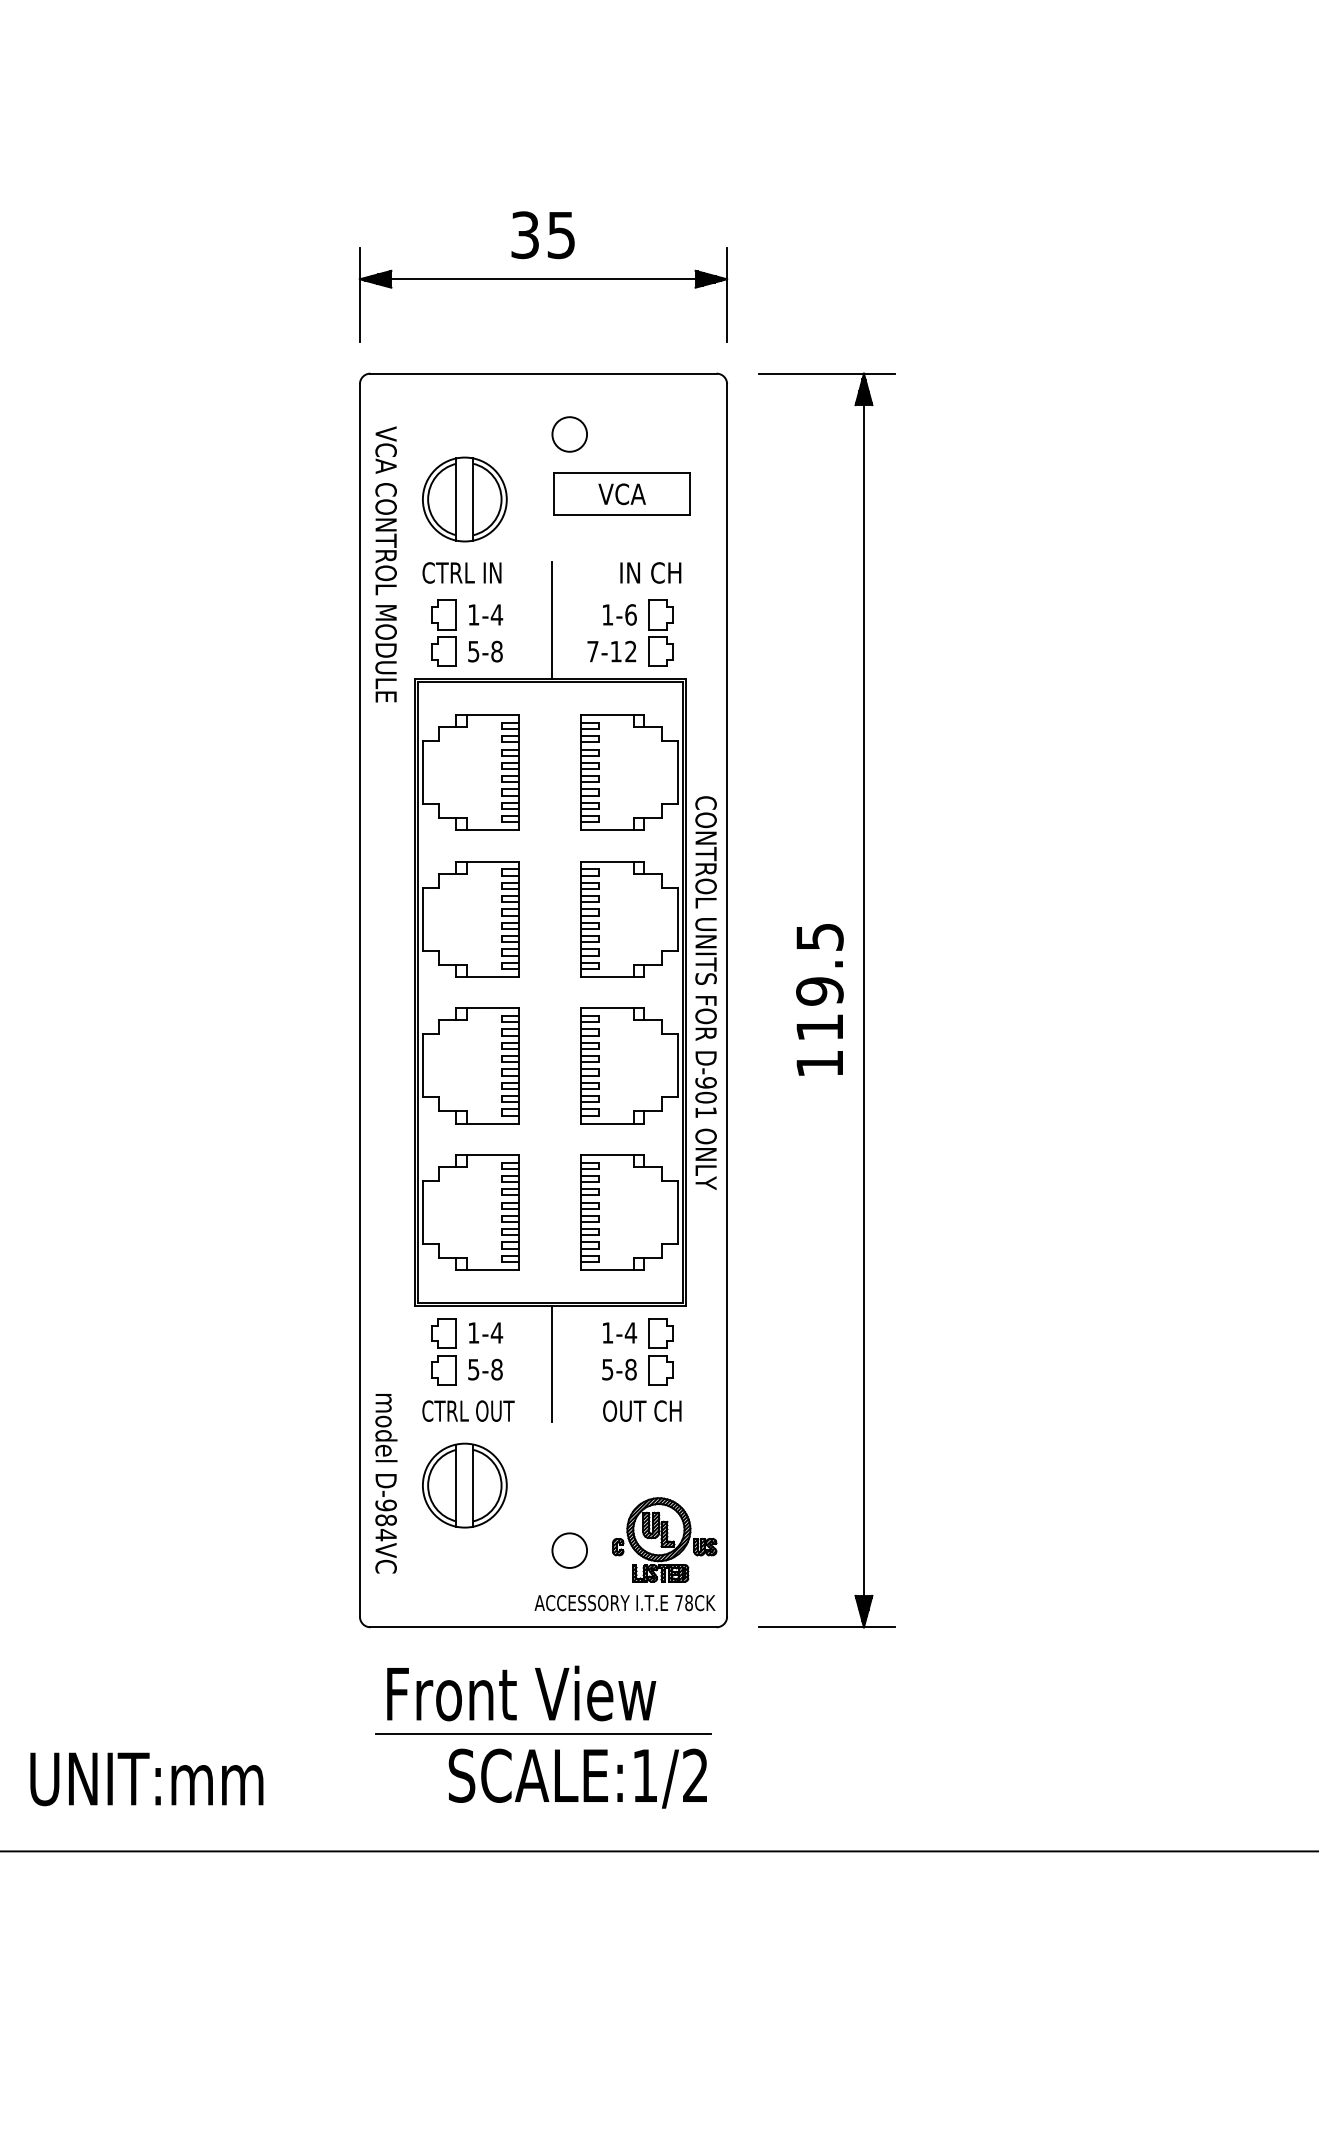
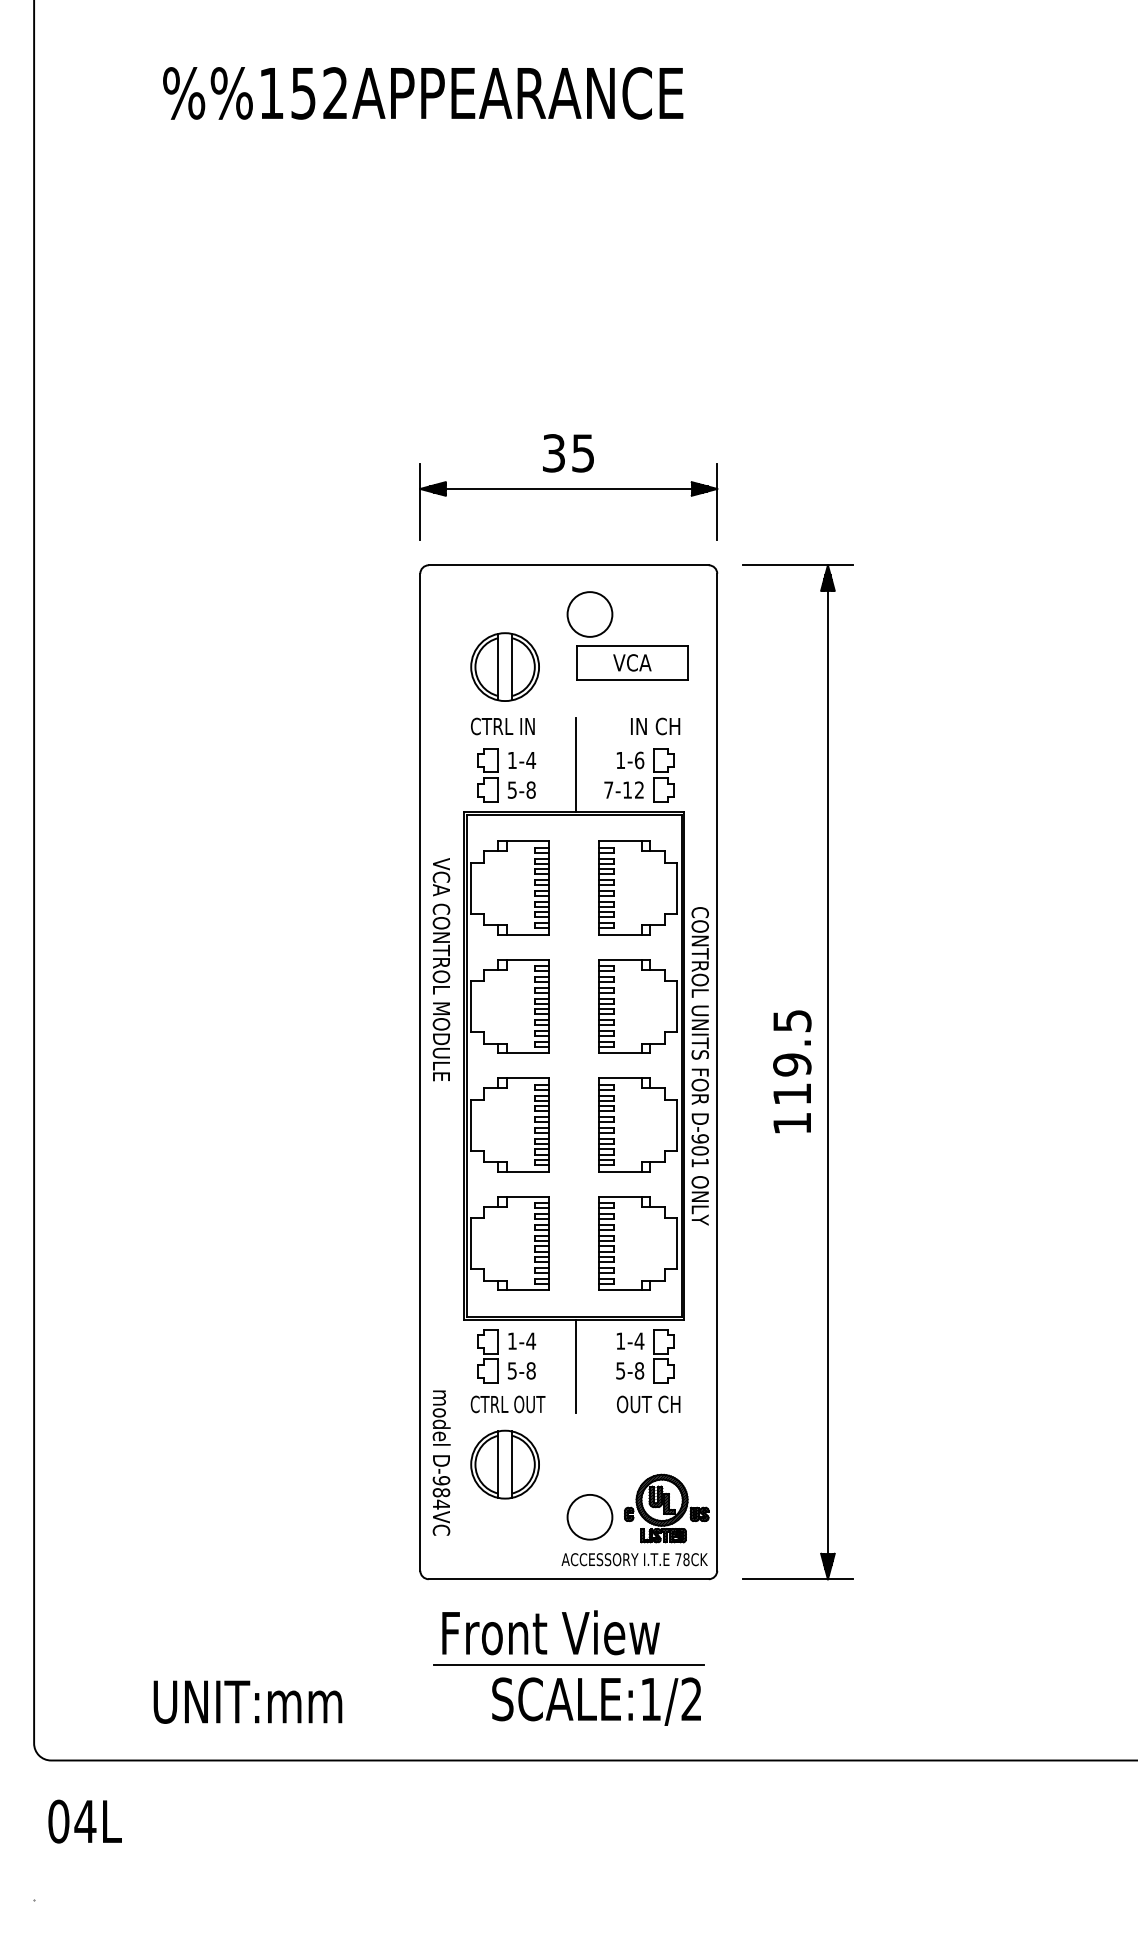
circle: (569, 434) -> (589, 614), size x1.6
text: (386, 564) -> (441, 969), moved
circle: (569, 1550) -> (589, 1517), size x1.6

